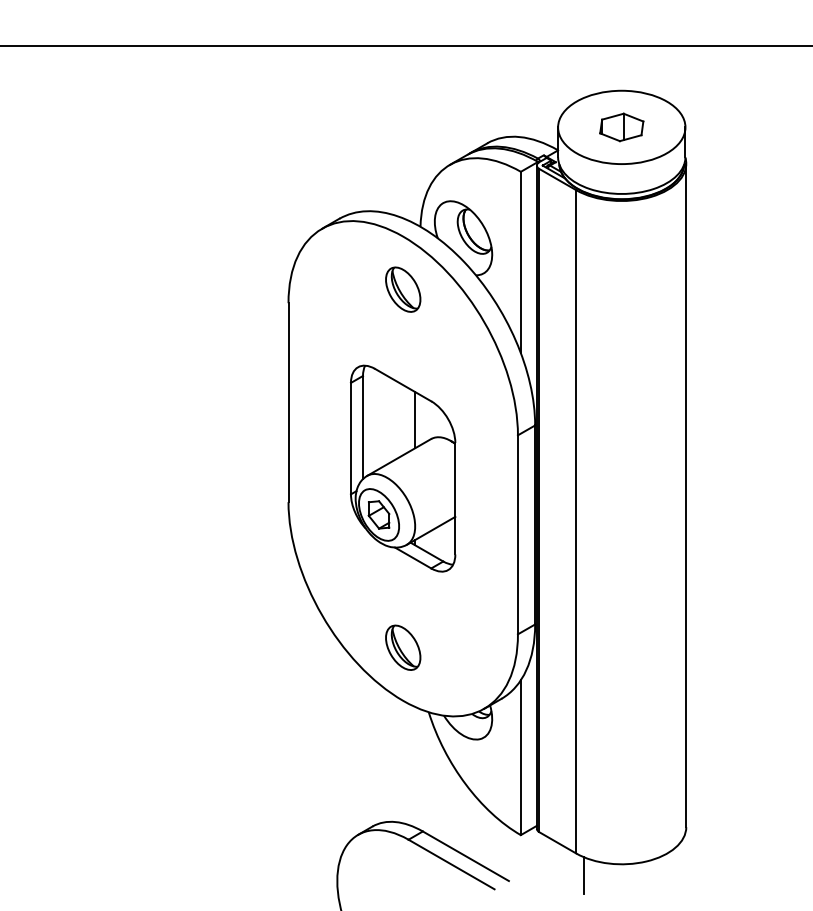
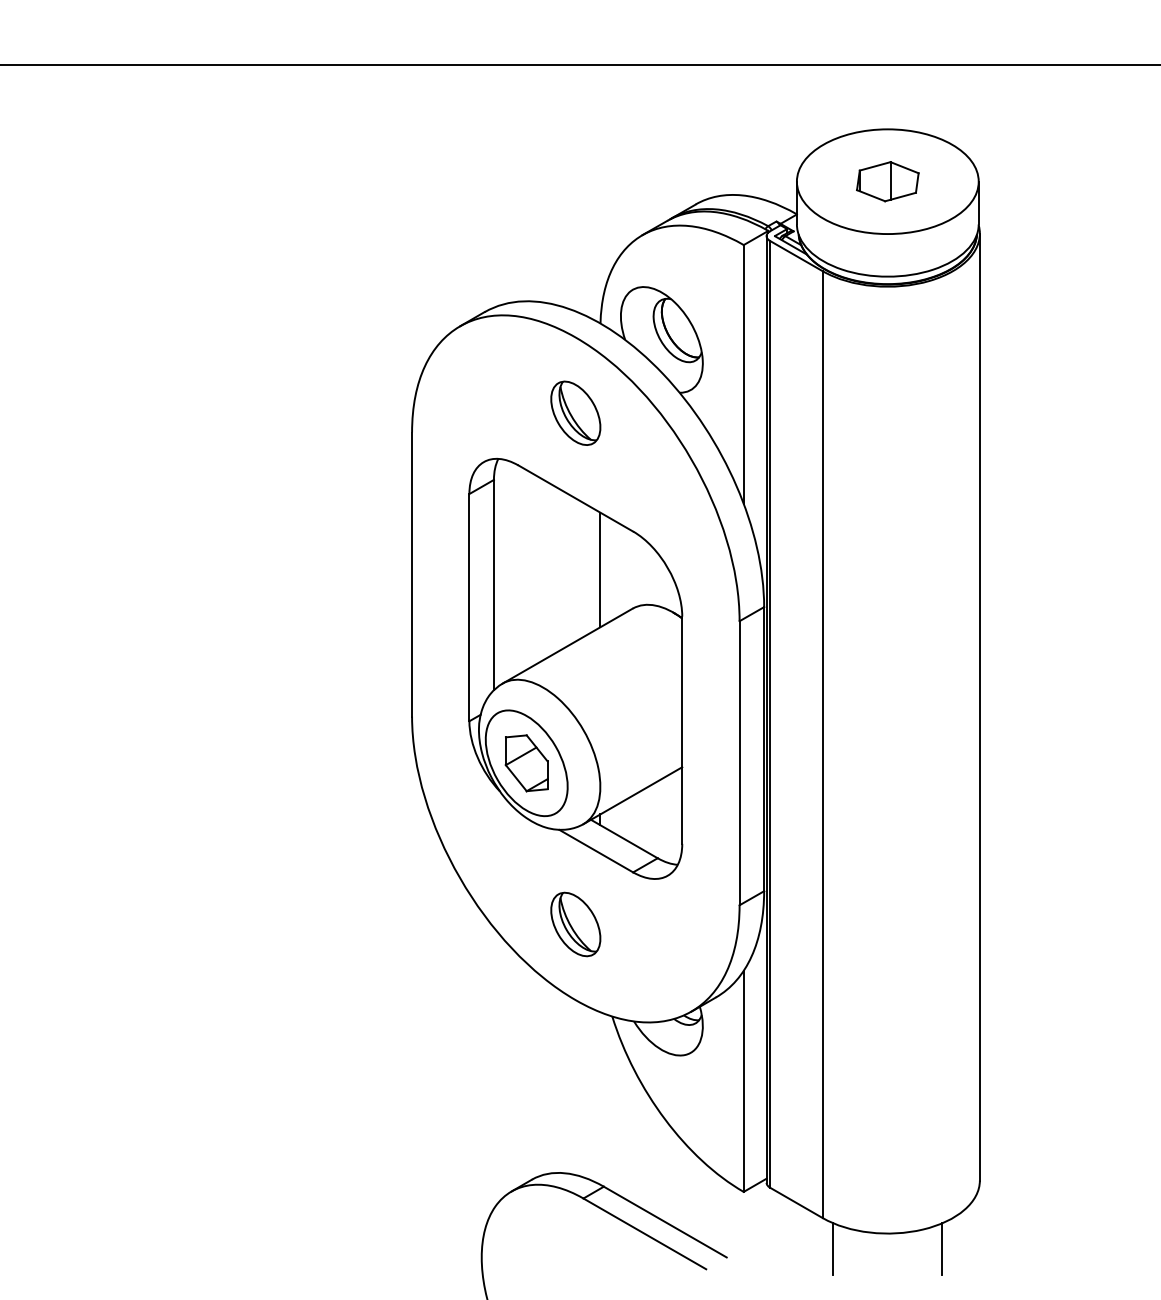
part: (402, 468) -> (574, 668), size x1.43
line: (659, 875) -> (941, 1249), added

